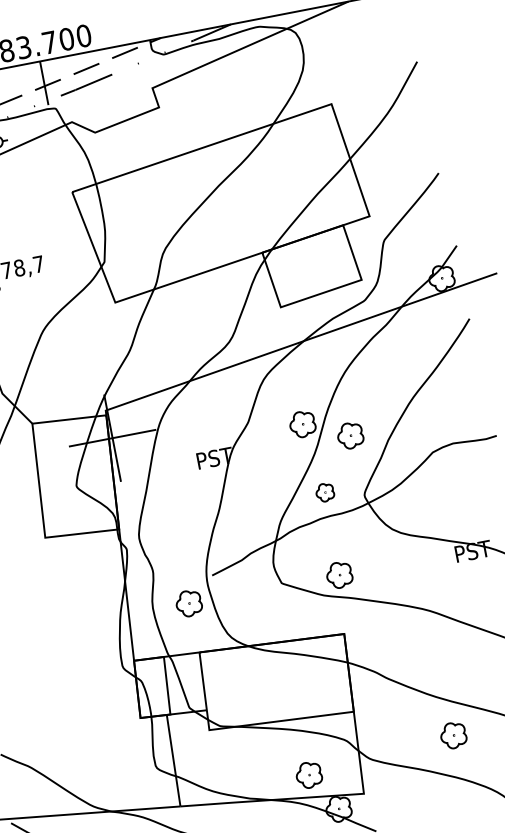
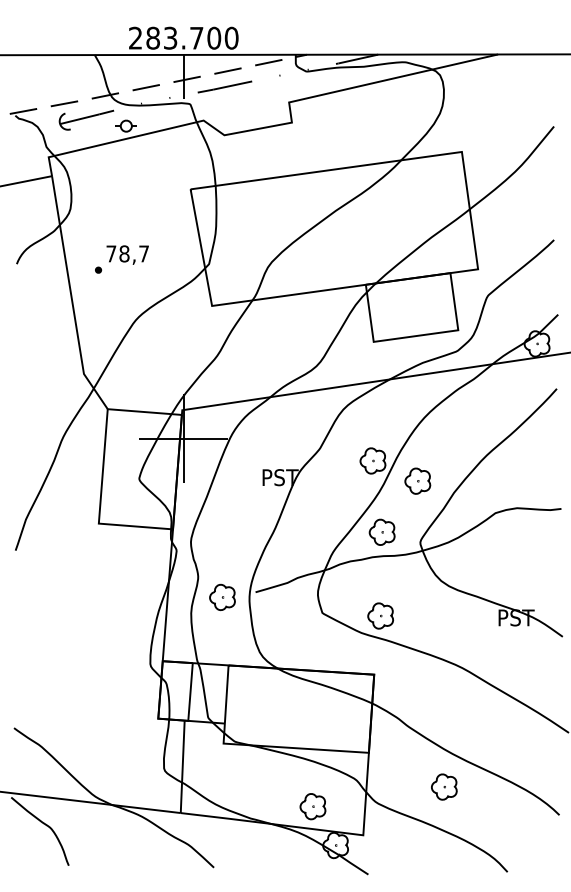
part: (324, 492) -> (381, 531), size x1.43
part: (189, 603) -> (222, 597), moved
part: (453, 734) -> (444, 786), moved

